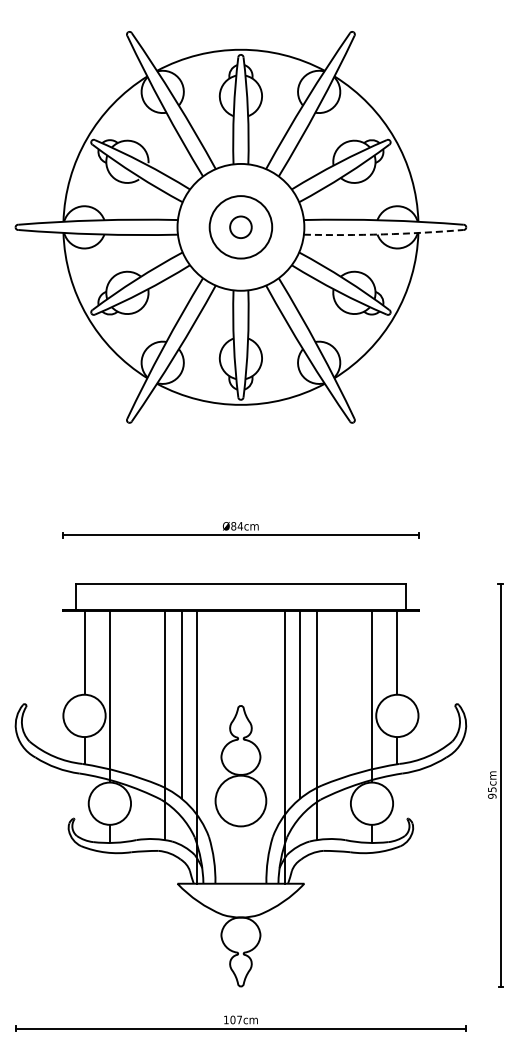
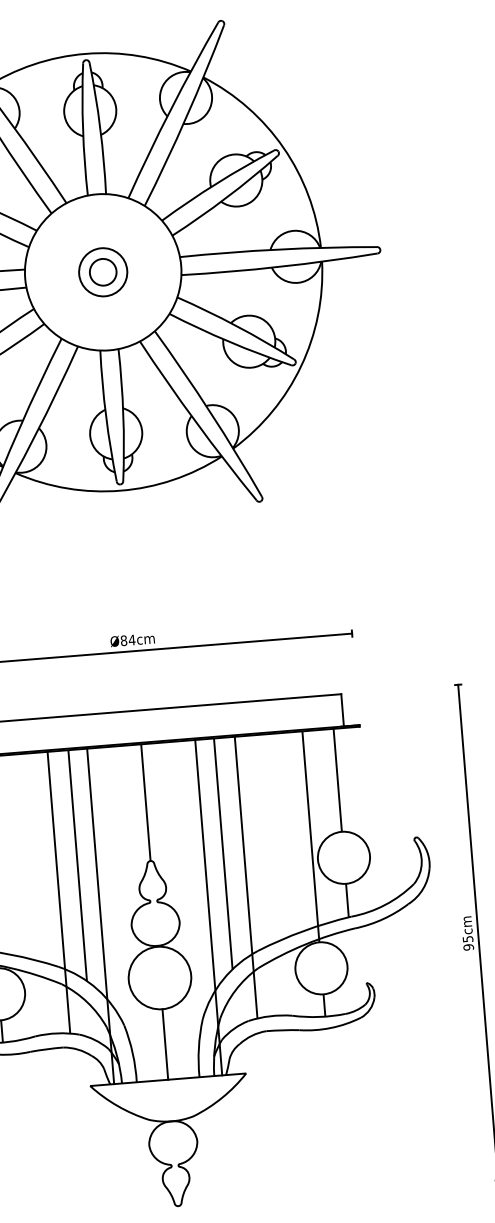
circle: (240, 226) -> (102, 271), size x0.62
arc: (383, 234) -> (279, 267), dashed -> solid
line: (240, 658) -> (145, 802), added
line: (240, 854) -> (164, 1043), added

